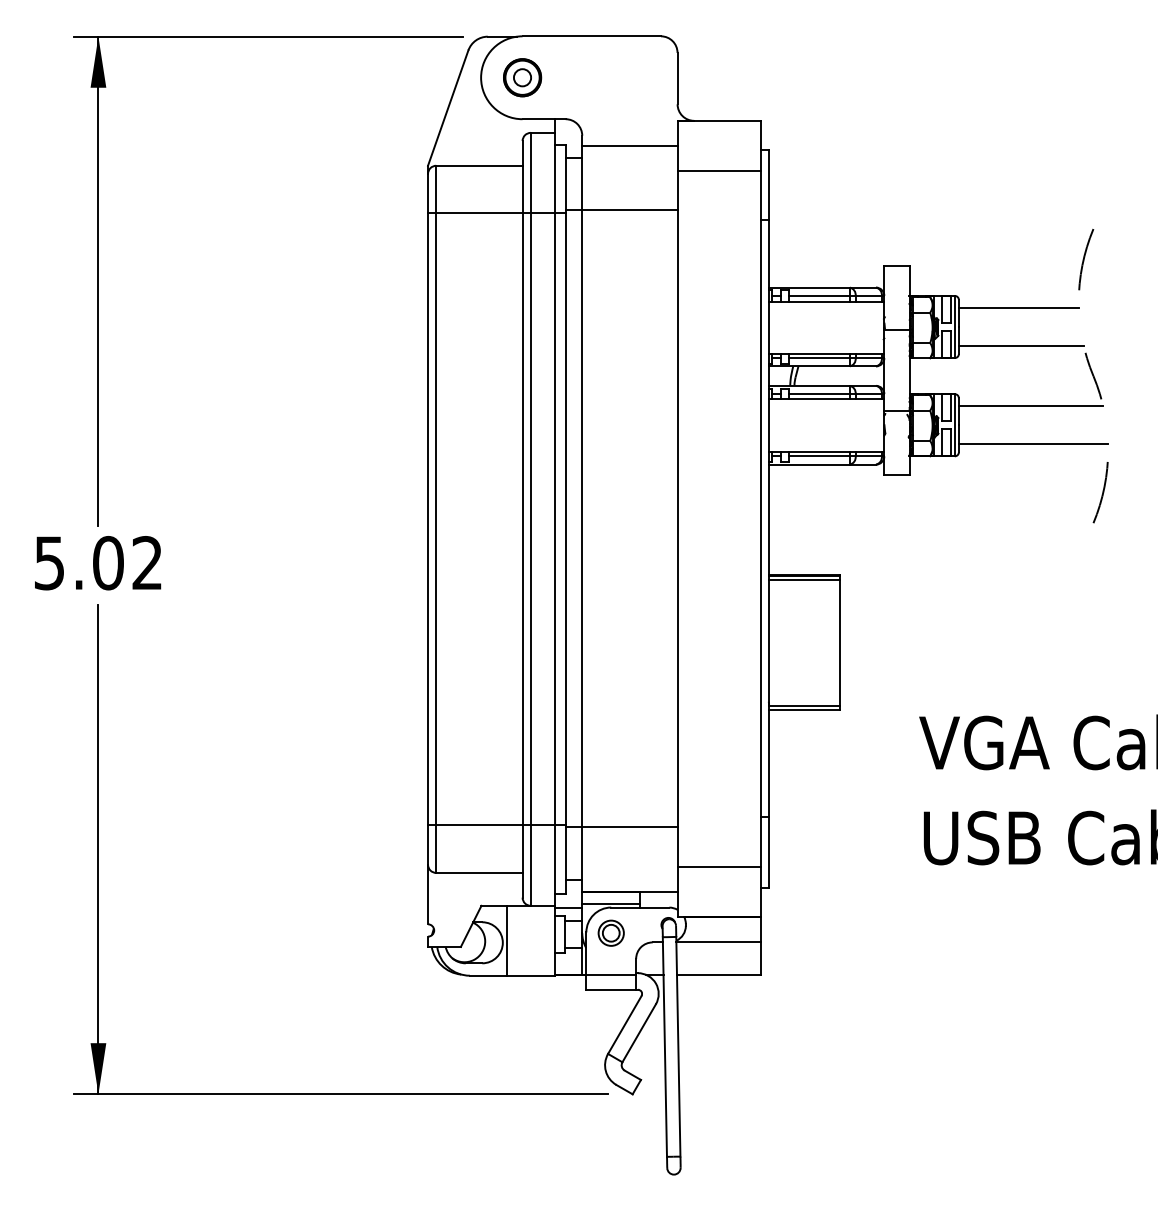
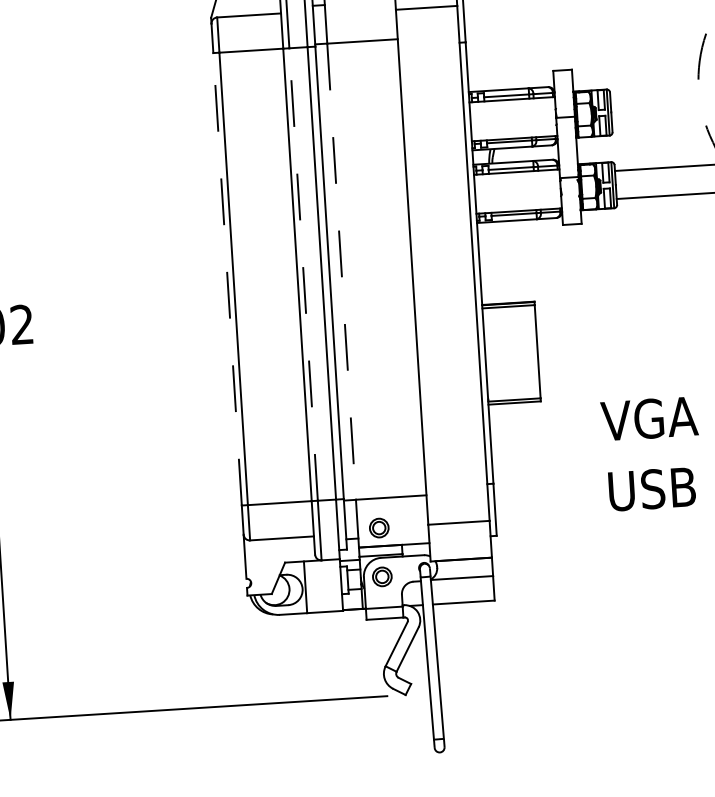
line: (1018, 308) -> (654, 95), removed
line: (1020, 345) -> (657, 123), removed
line: (428, 519) -> (227, 279), solid -> dashed
line: (530, 519) -> (303, 274), solid -> dashed
line: (582, 519) -> (341, 272), solid -> dashed
part: (610, 866) -> (378, 527), added

